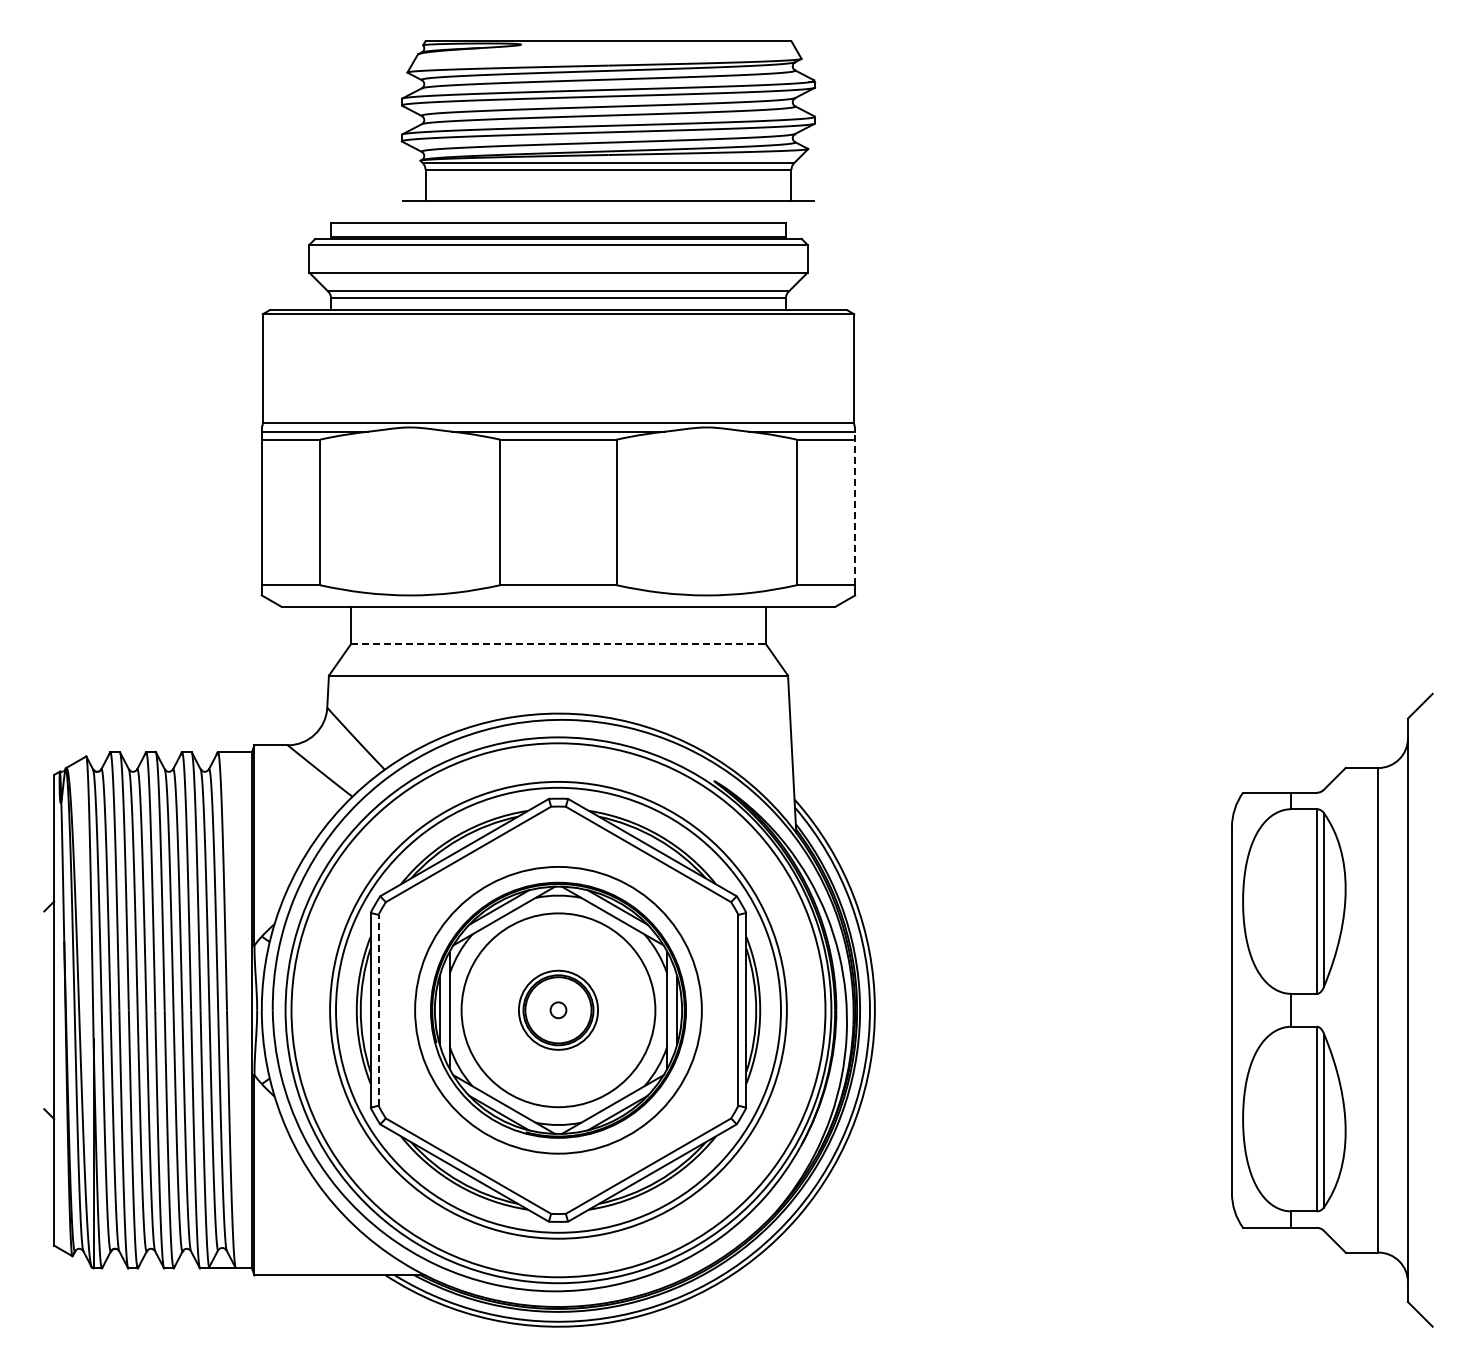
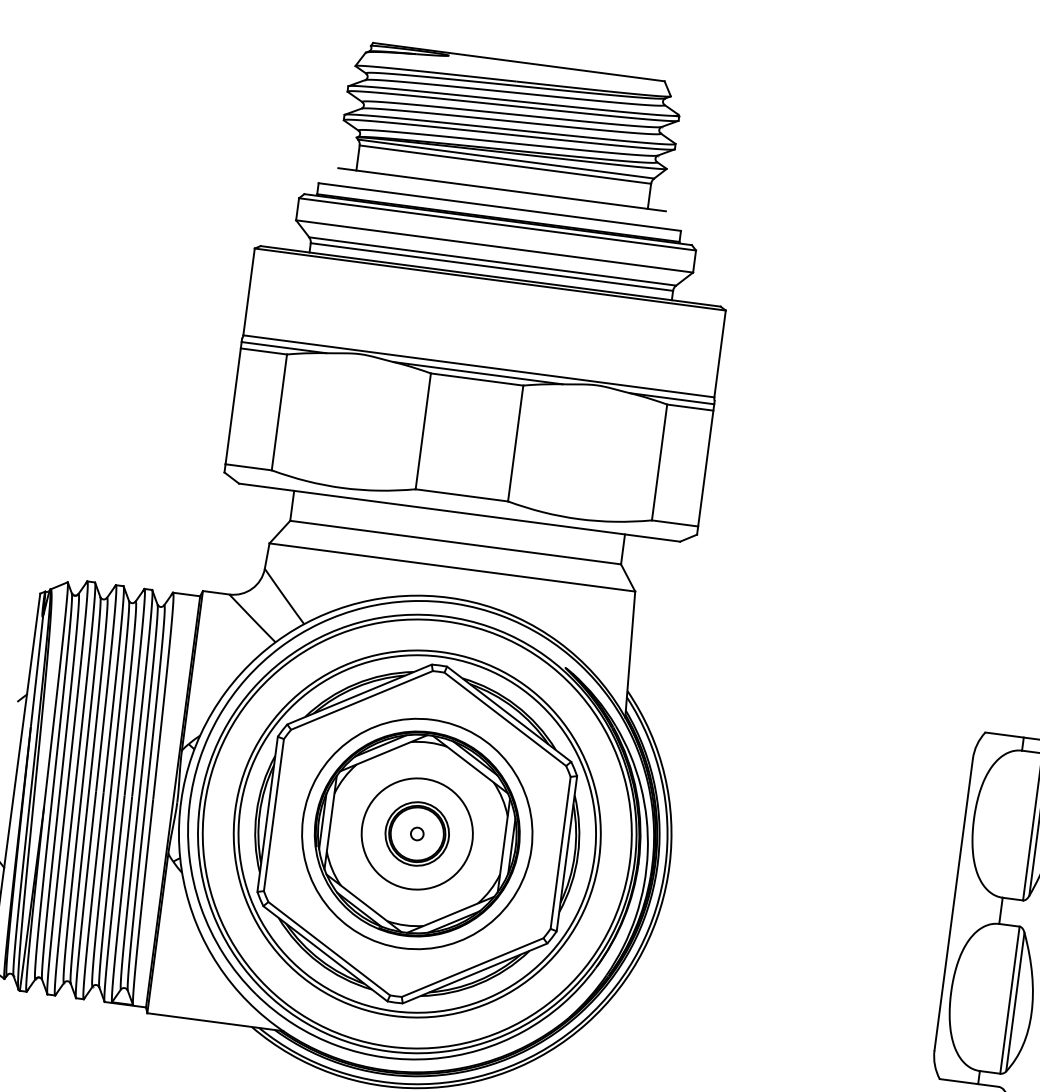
part: (608, 120) -> (510, 125), moved
line: (855, 506) -> (706, 463), dashed -> solid
line: (558, 644) -> (455, 542), dashed -> solid
line: (378, 1009) -> (274, 814), dashed -> solid
circle: (558, 1010) -> (417, 834), size x0.71

